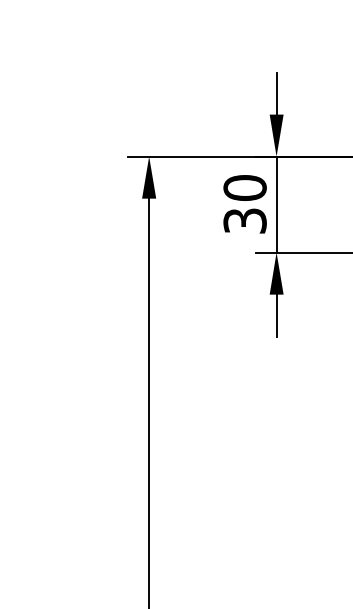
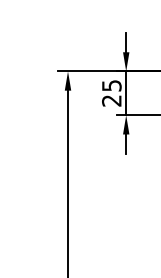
text: (244, 202) -> (111, 92), 30 -> 25

